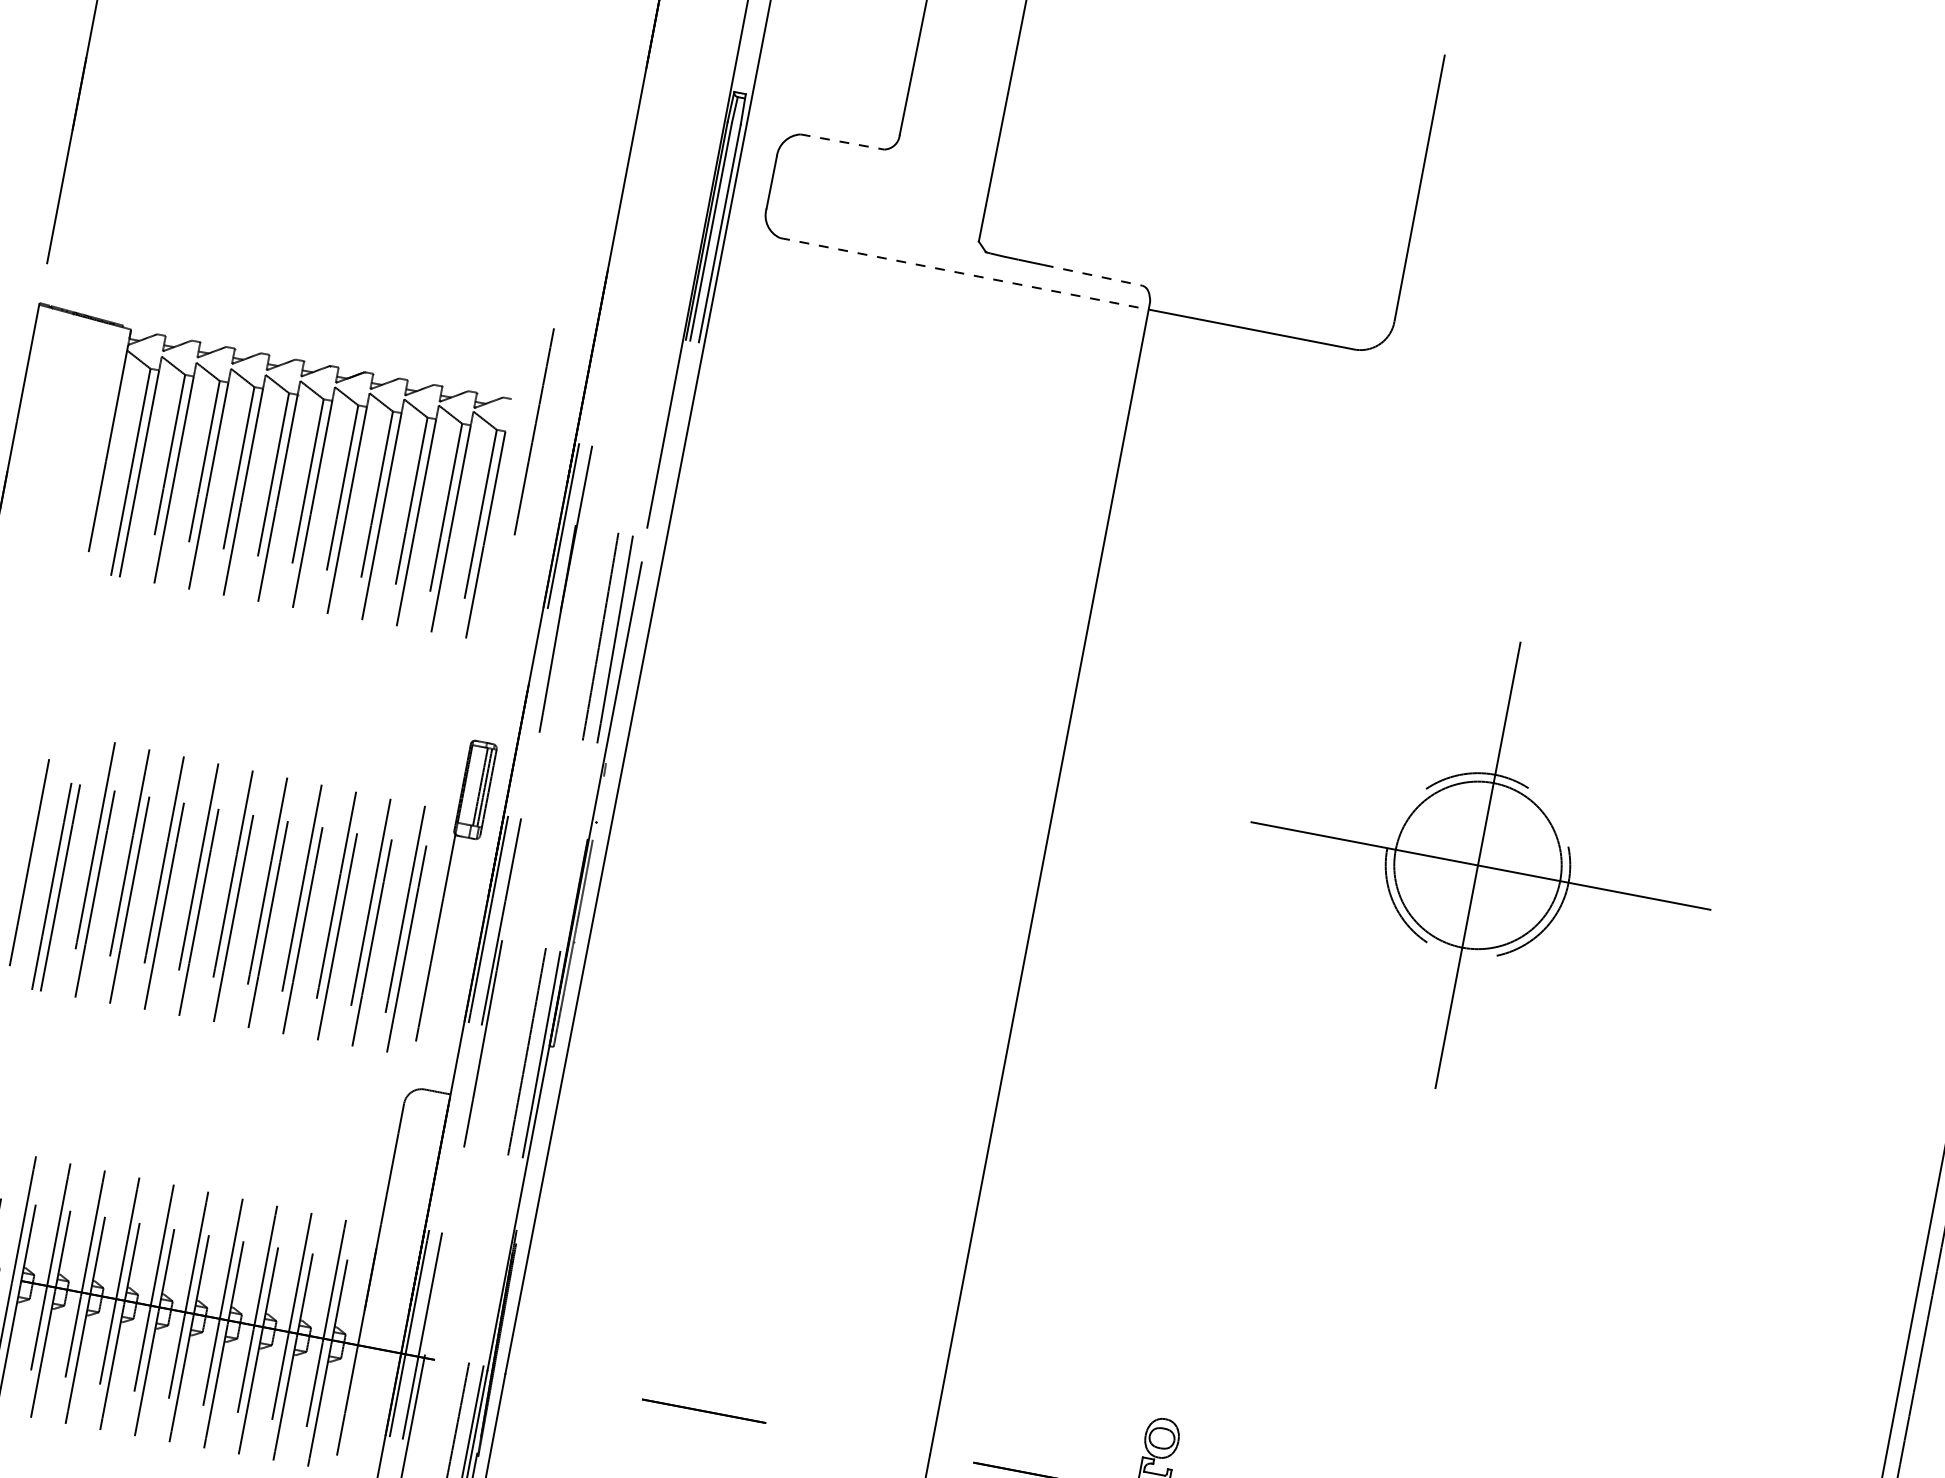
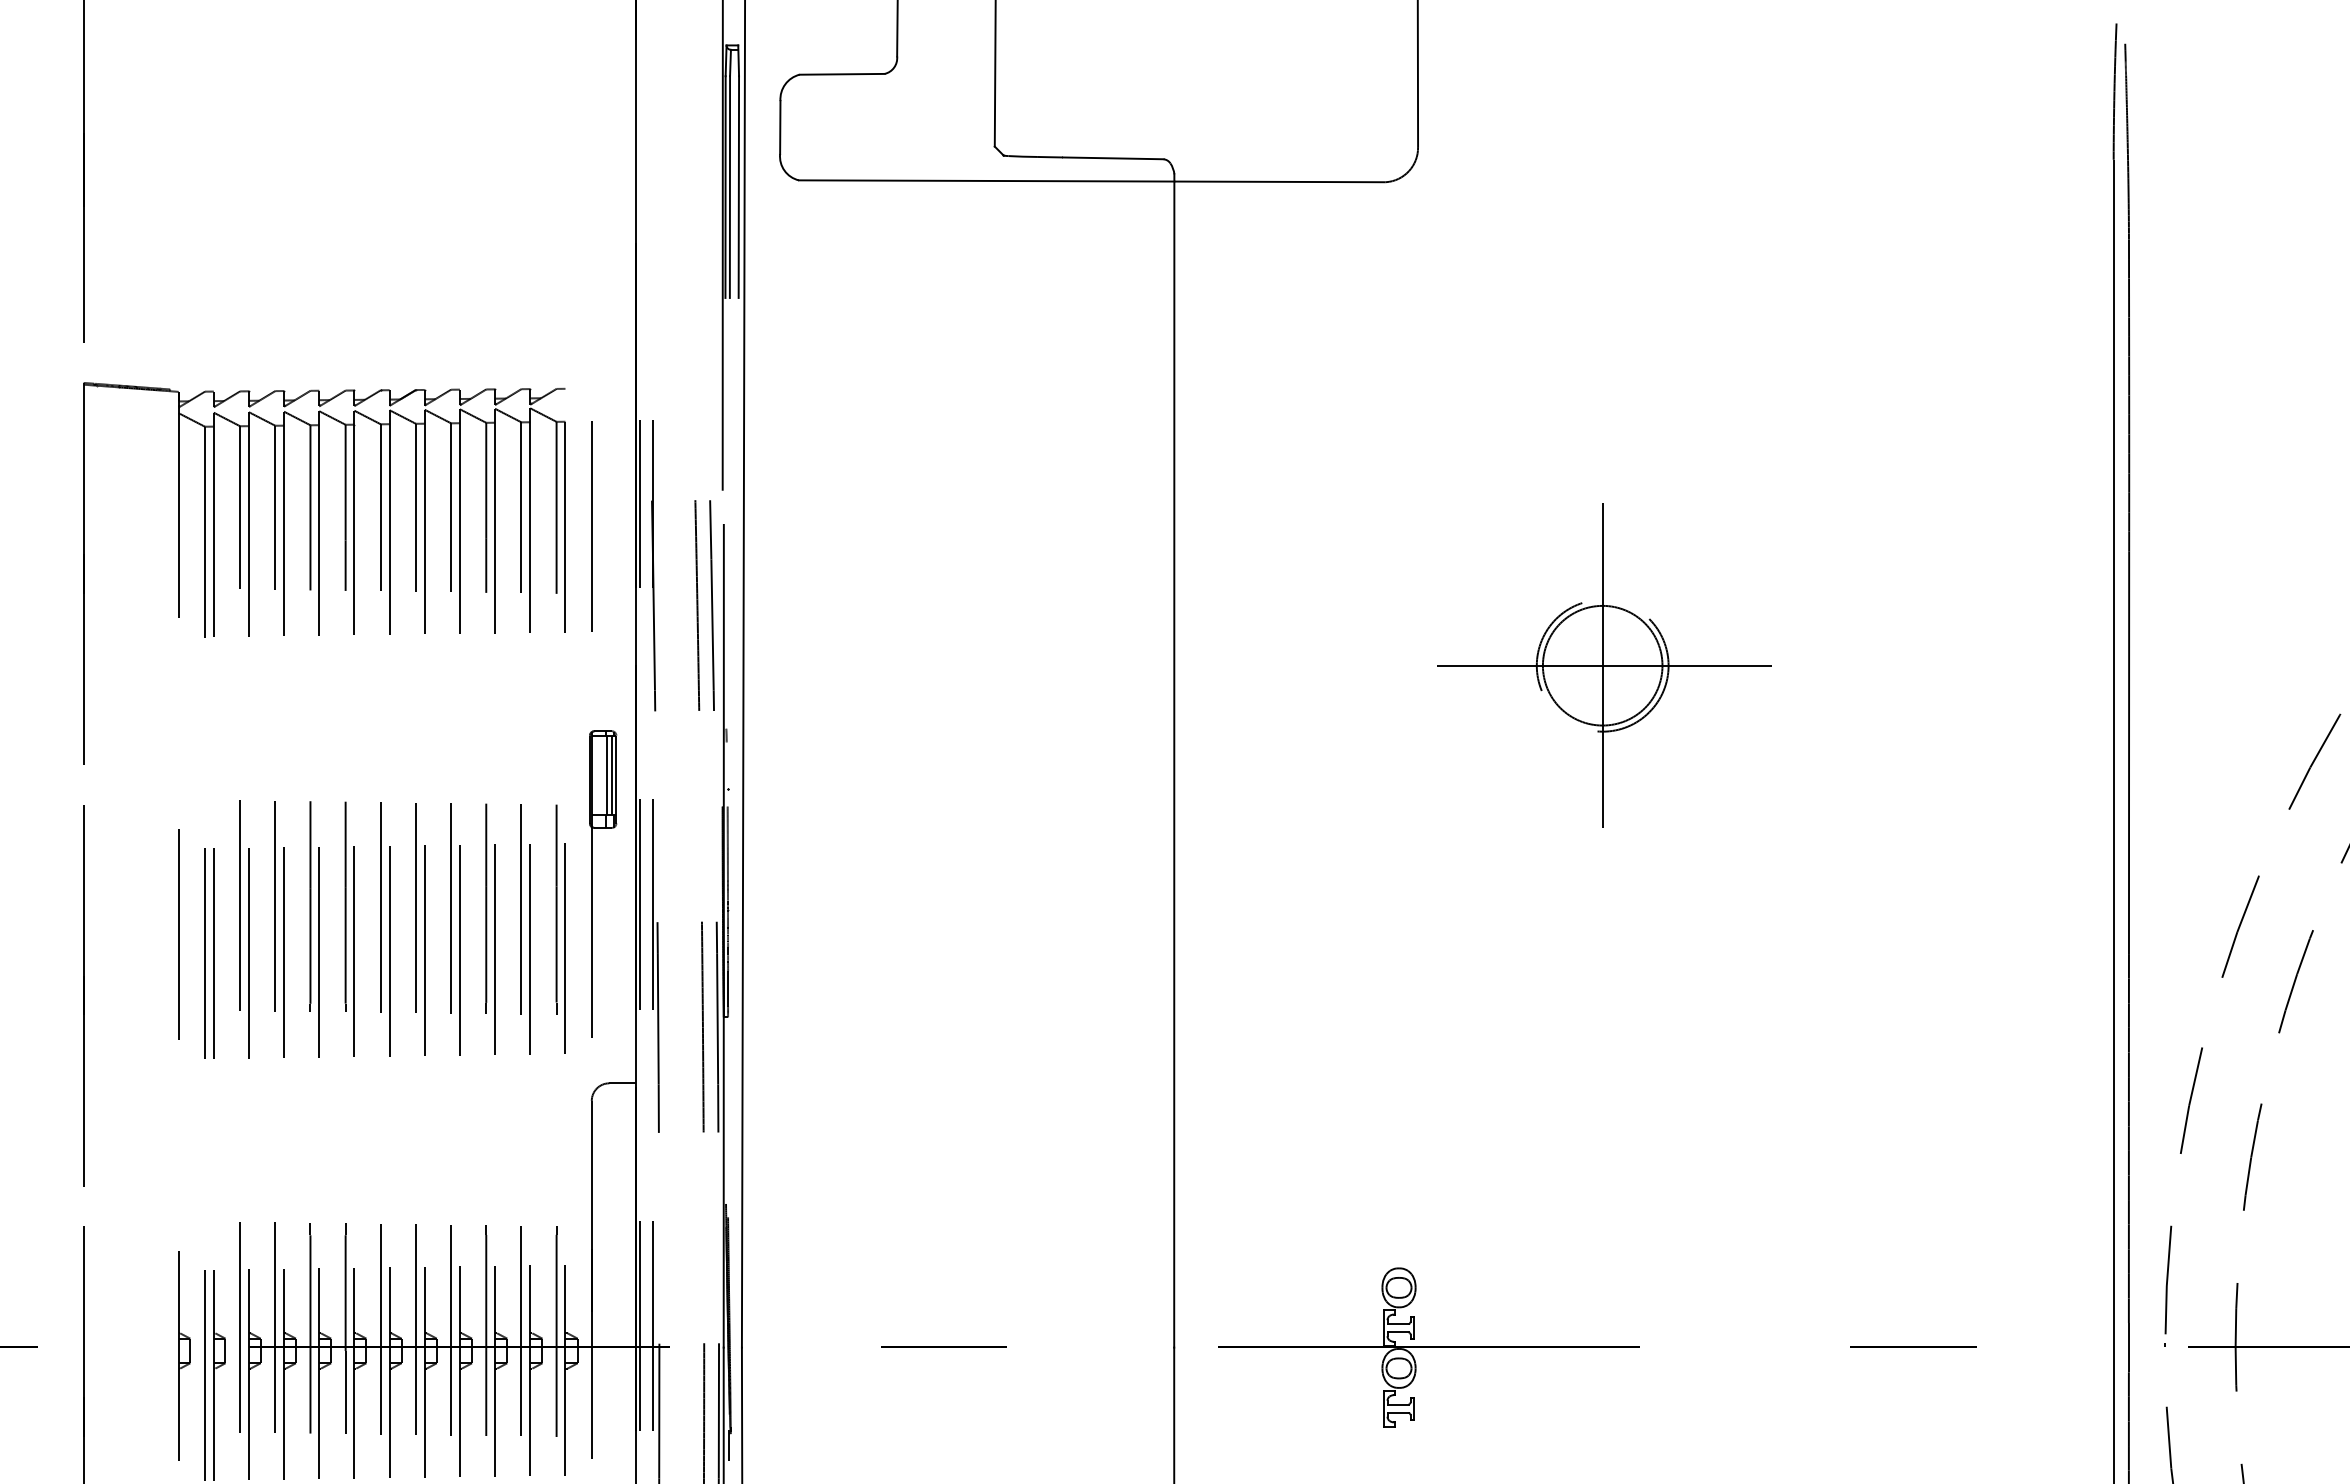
line: (842, 142) -> (842, 74), dashed -> solid
line: (964, 273) -> (986, 180), dashed -> solid
line: (1093, 275) -> (1113, 158), dashed -> solid
line: (534, 431) -> (591, 526), moved
part: (1480, 865) -> (1604, 665), size x0.71

